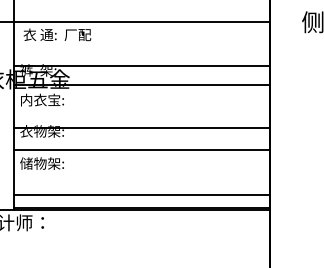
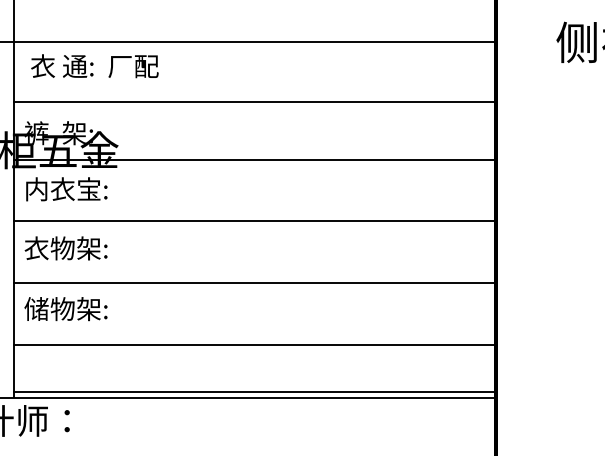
line: (141, 65) -> (253, 101), moved
line: (141, 127) -> (253, 220), moved
line: (141, 194) -> (253, 344), moved

